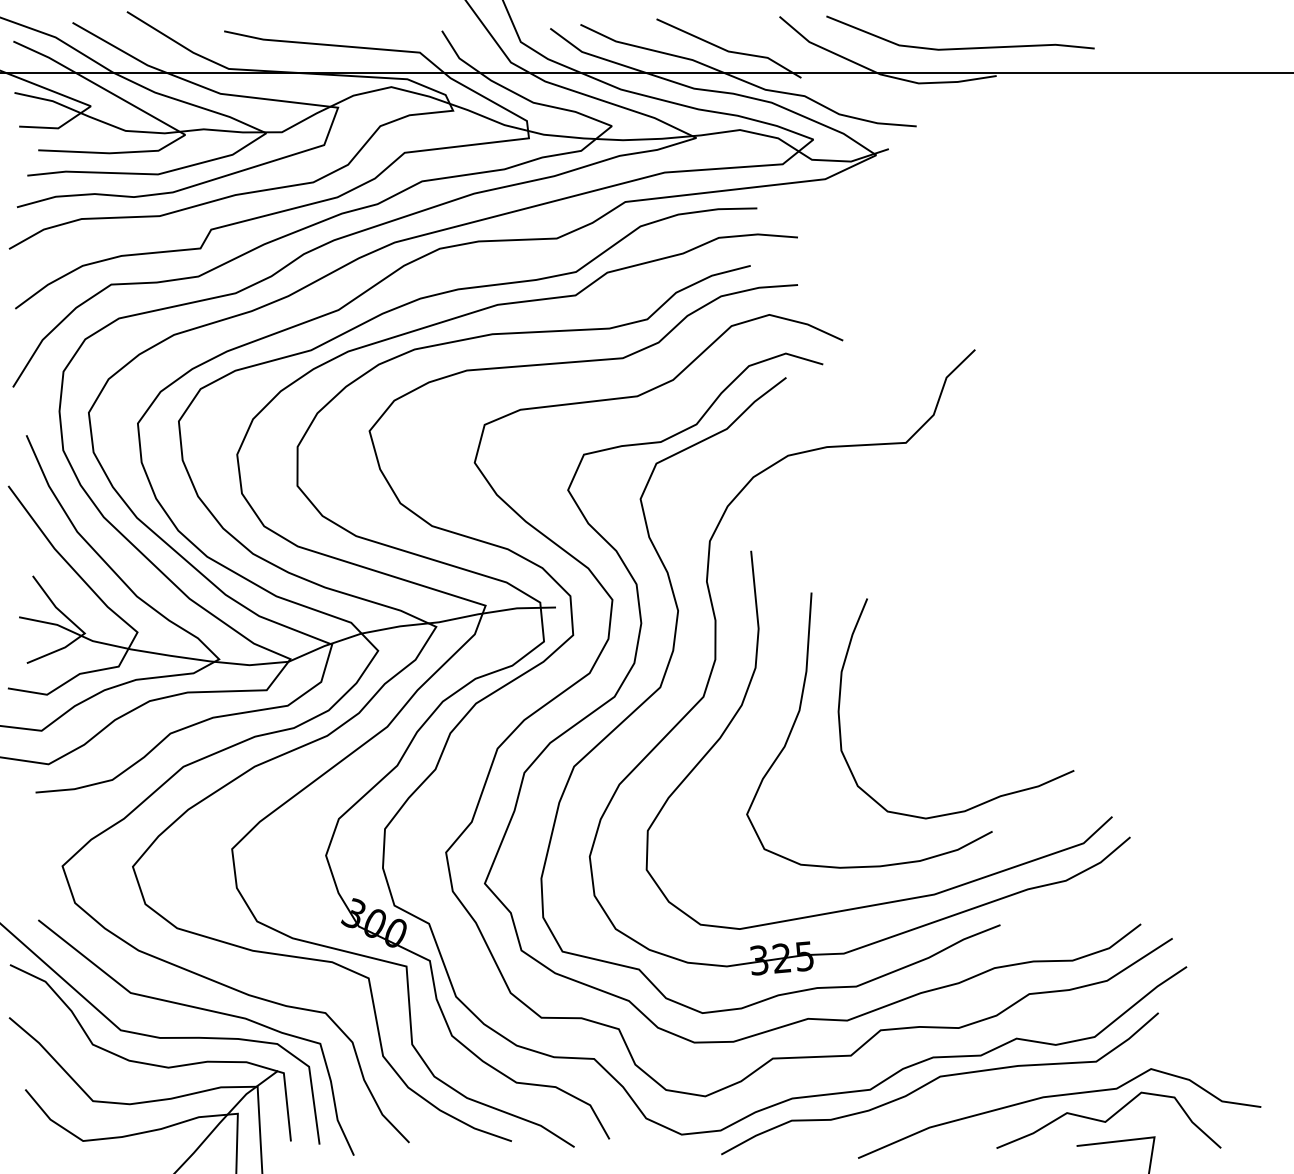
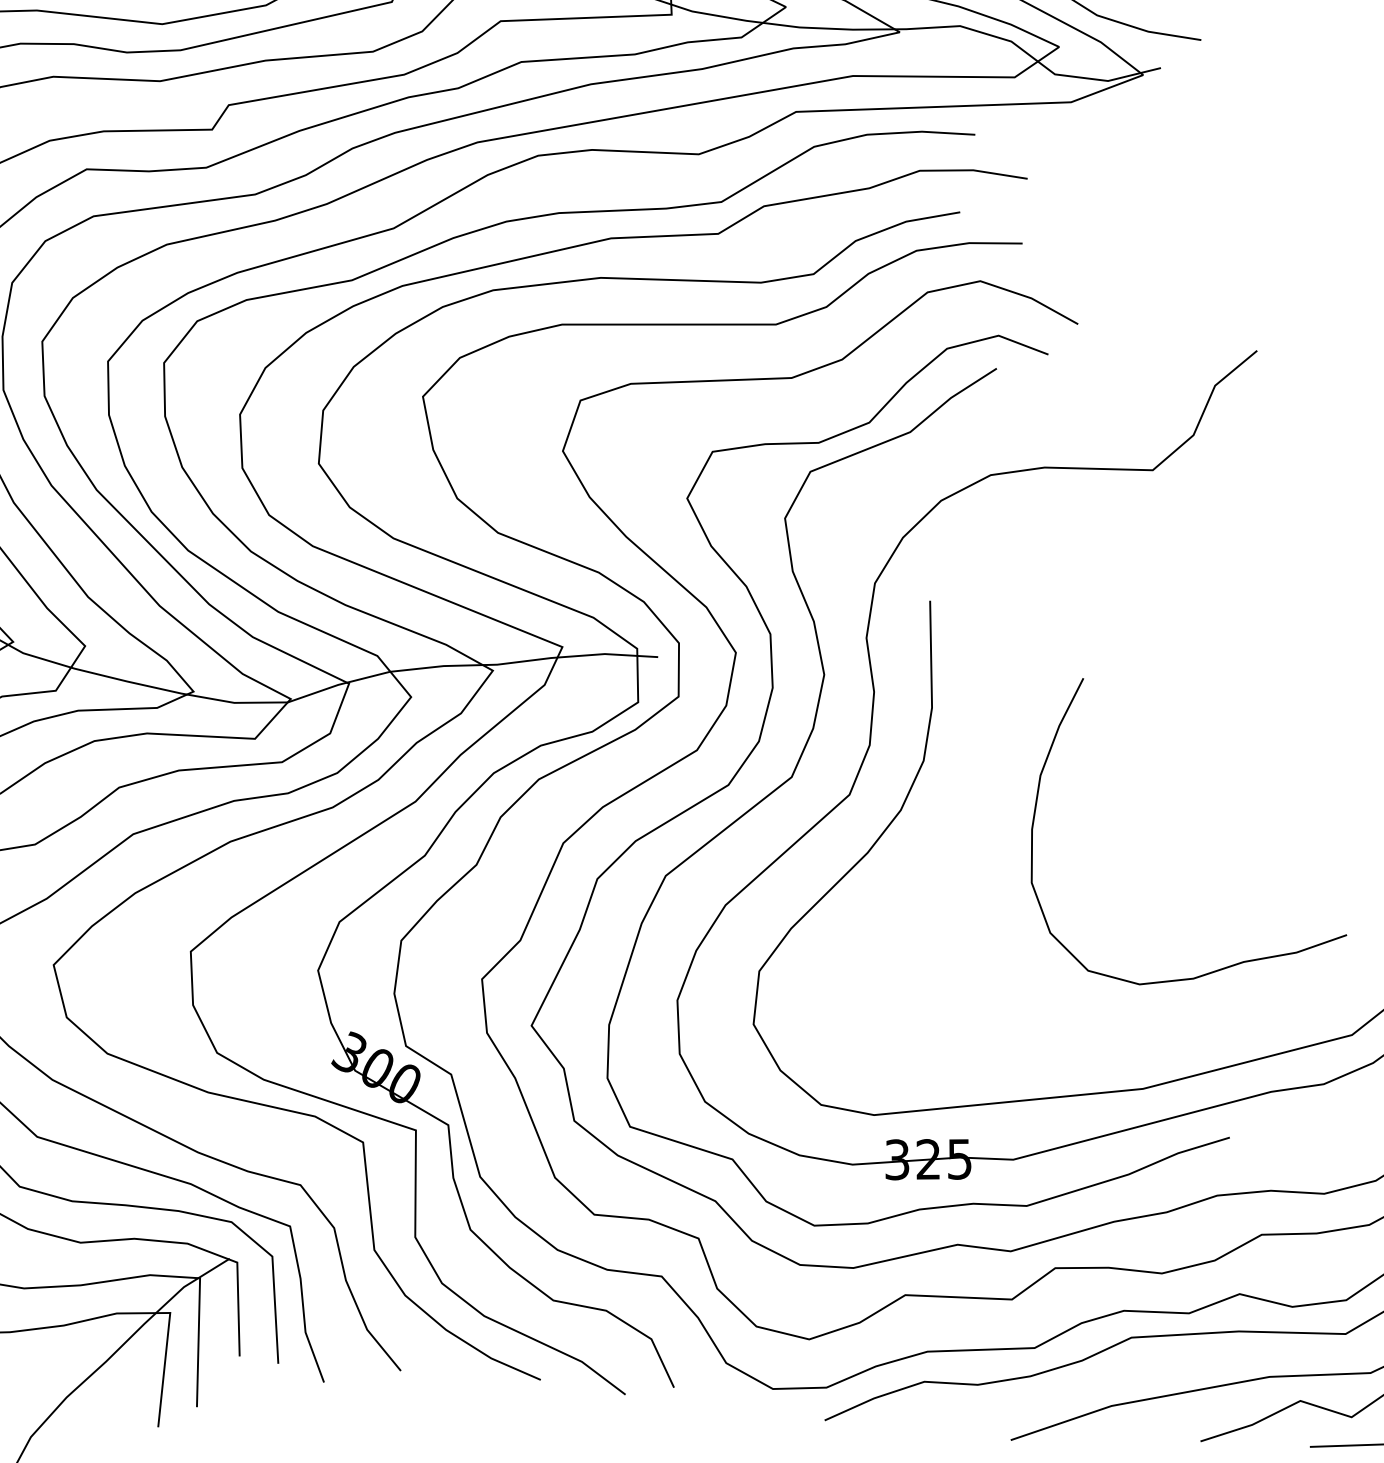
curve: (800, 711) -> (980, 825), removed

